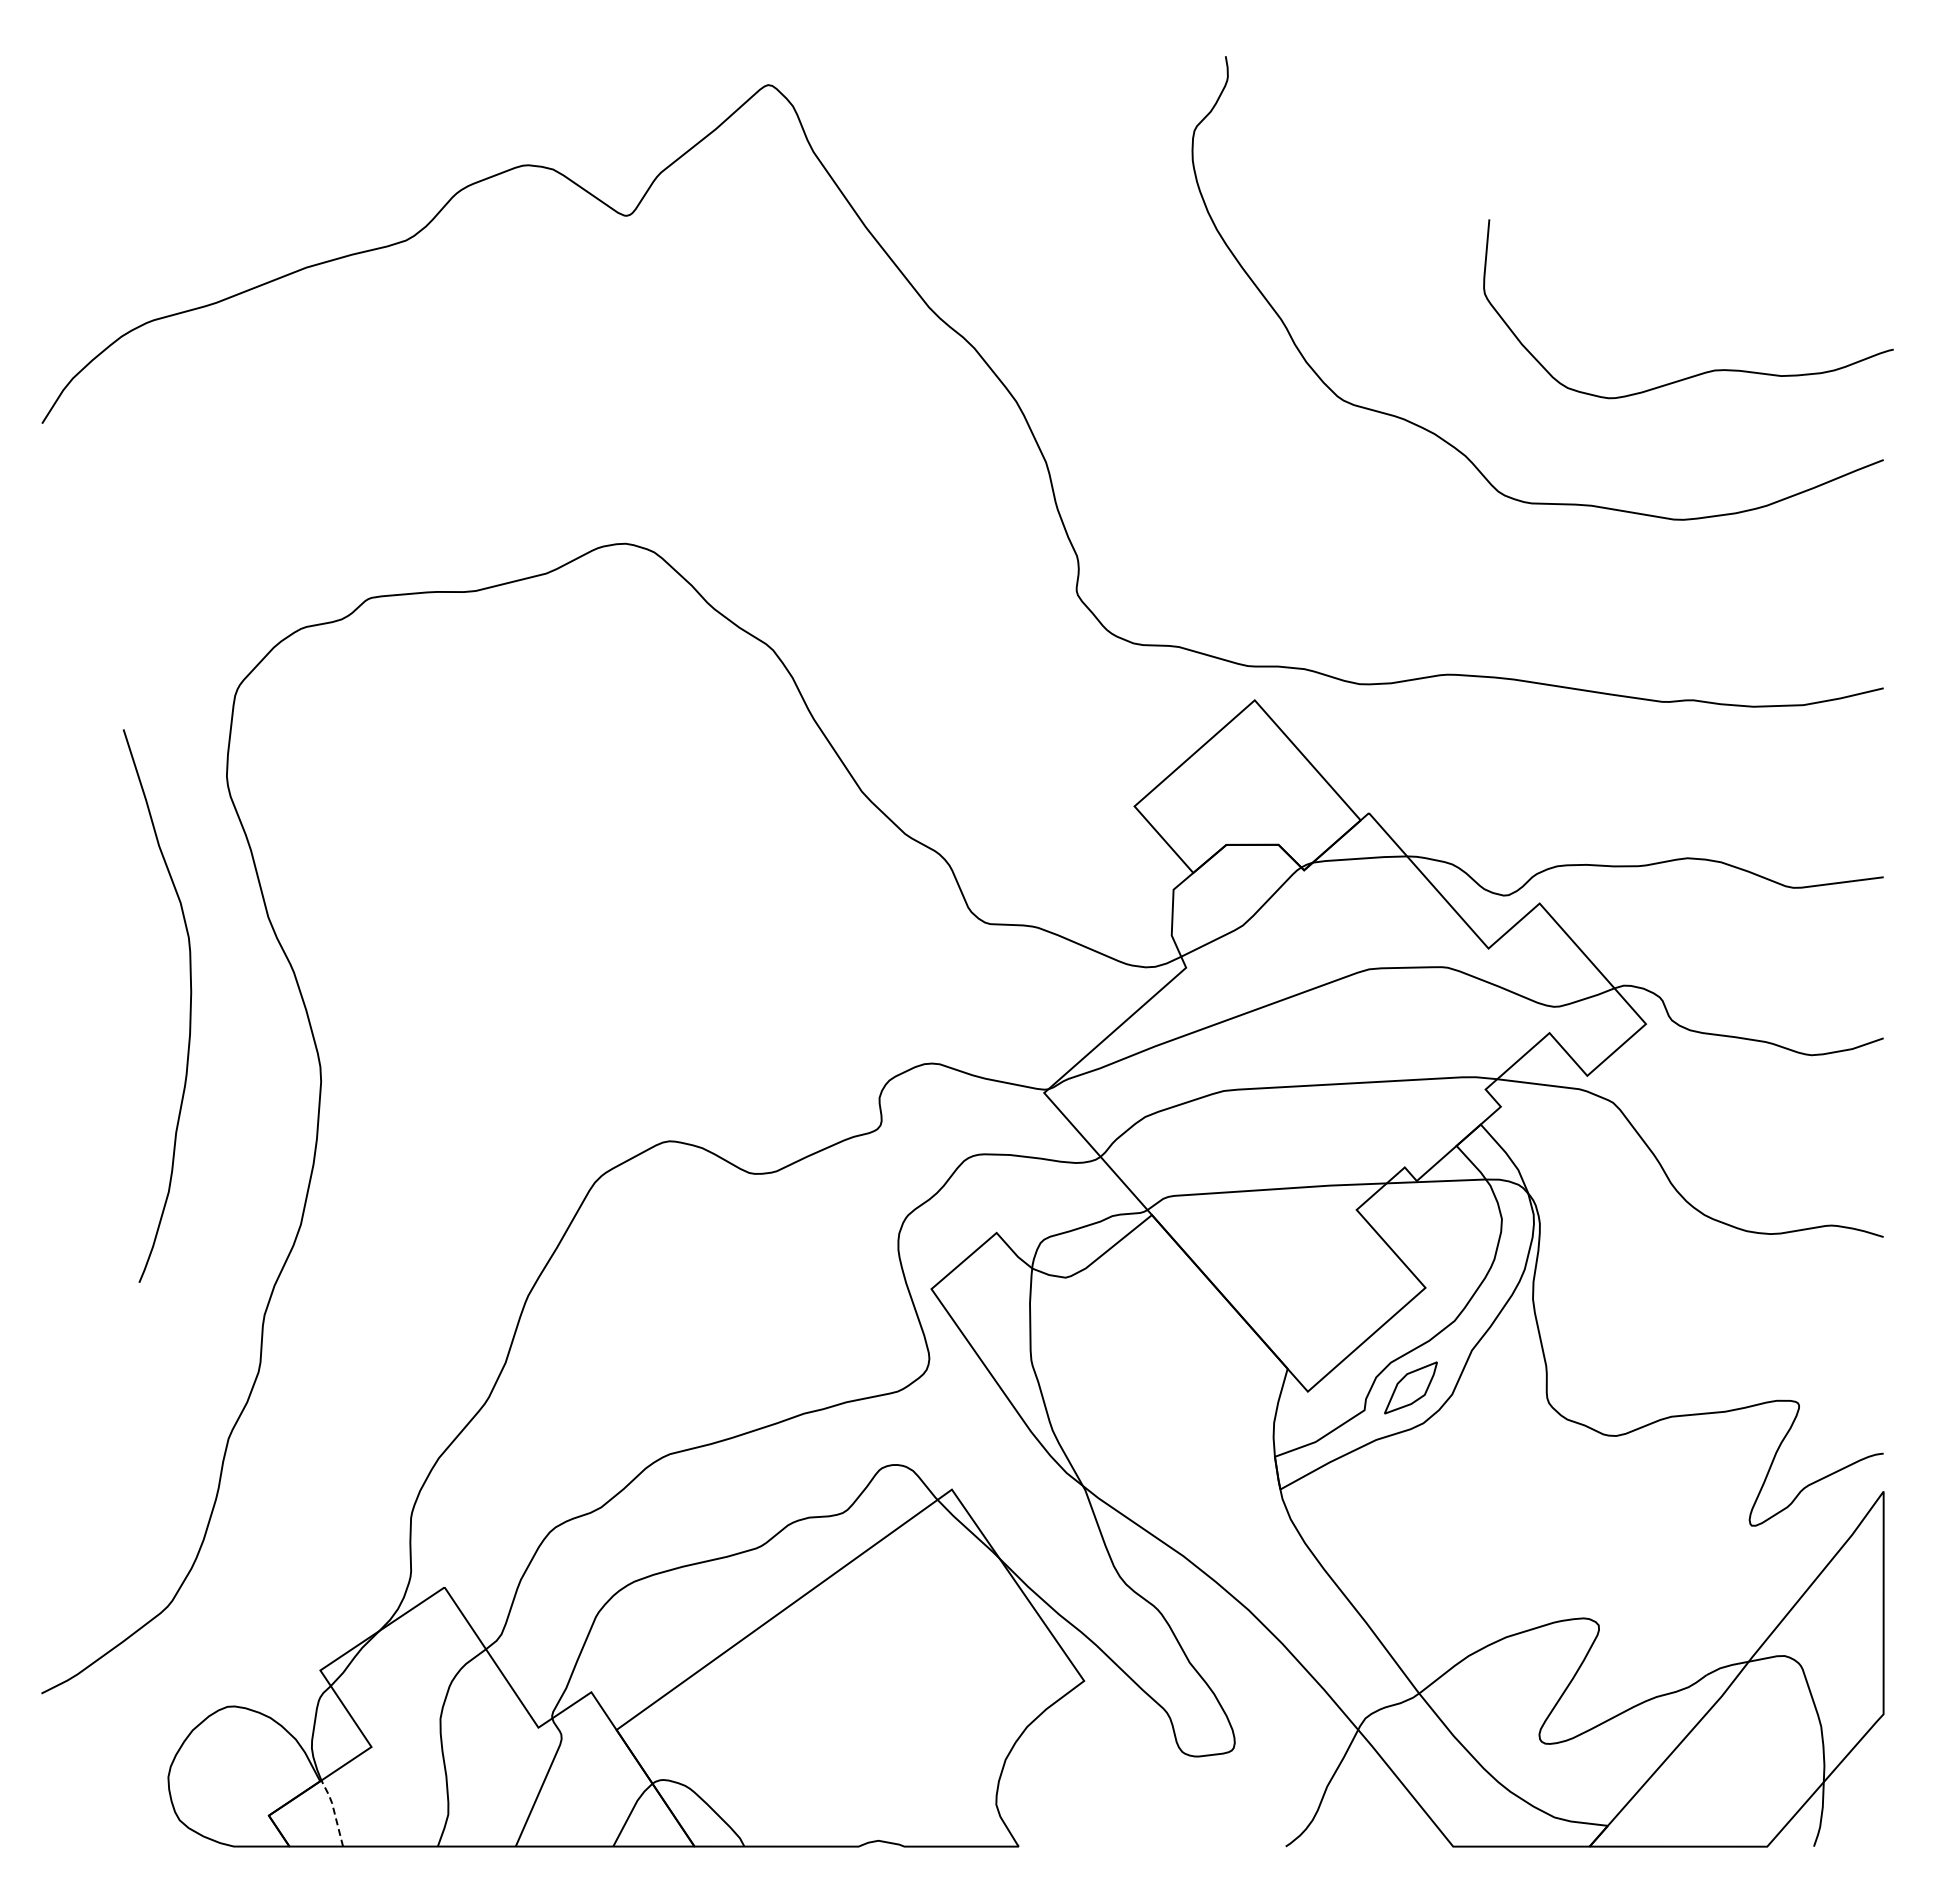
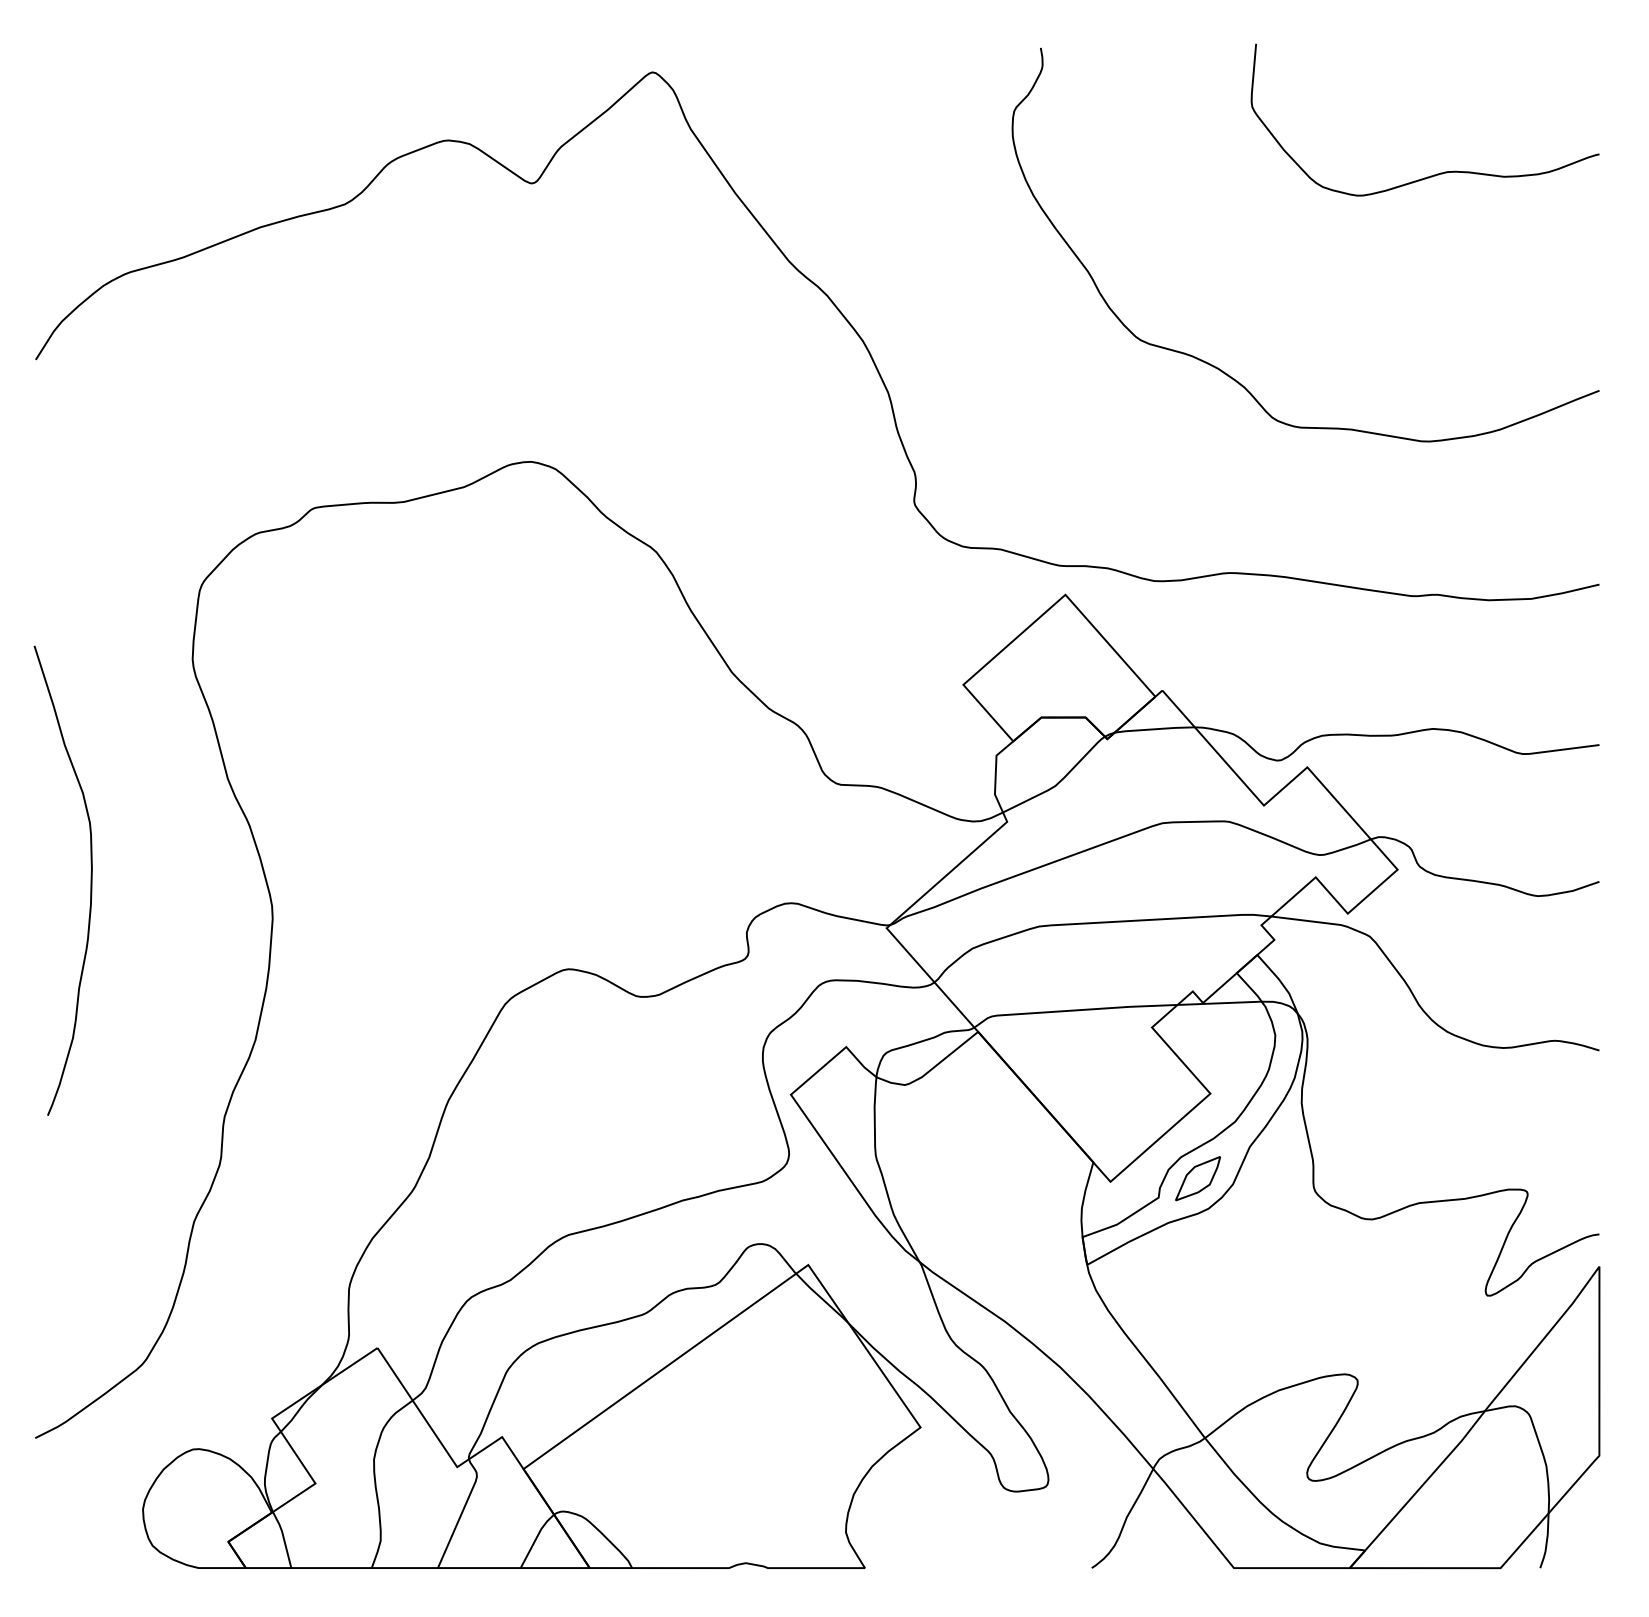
curve: (1705, 371) -> (1439, 172), moved
curve: (189, 1007) -> (90, 881), moved
line: (334, 1810) -> (284, 1537), dashed -> solid

